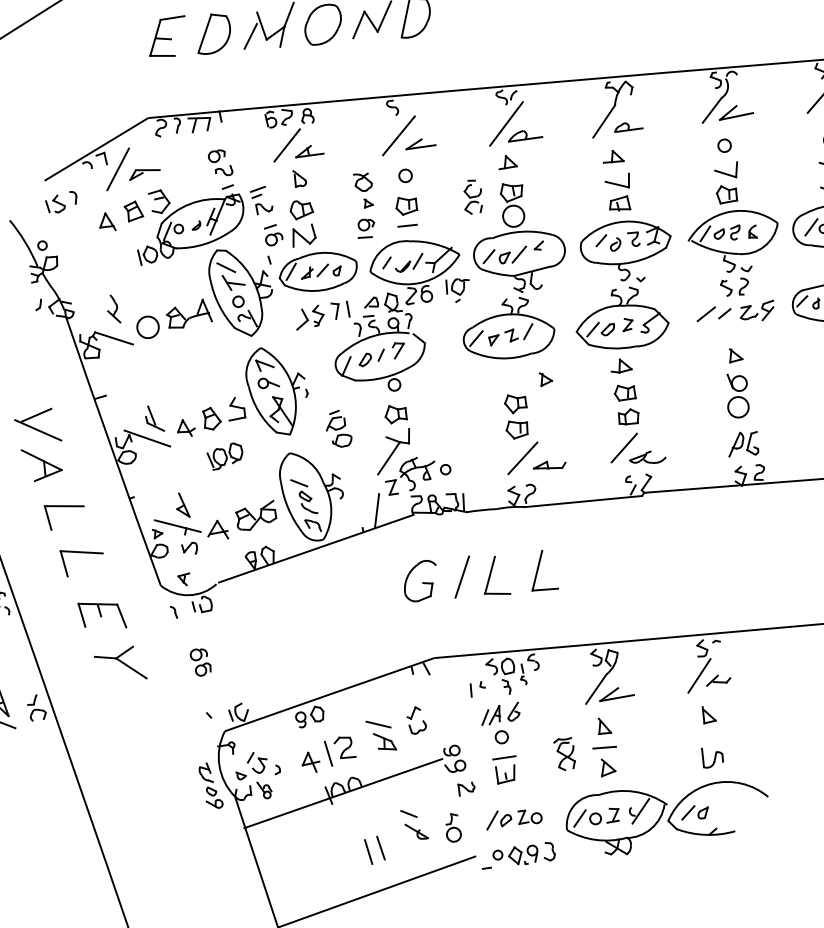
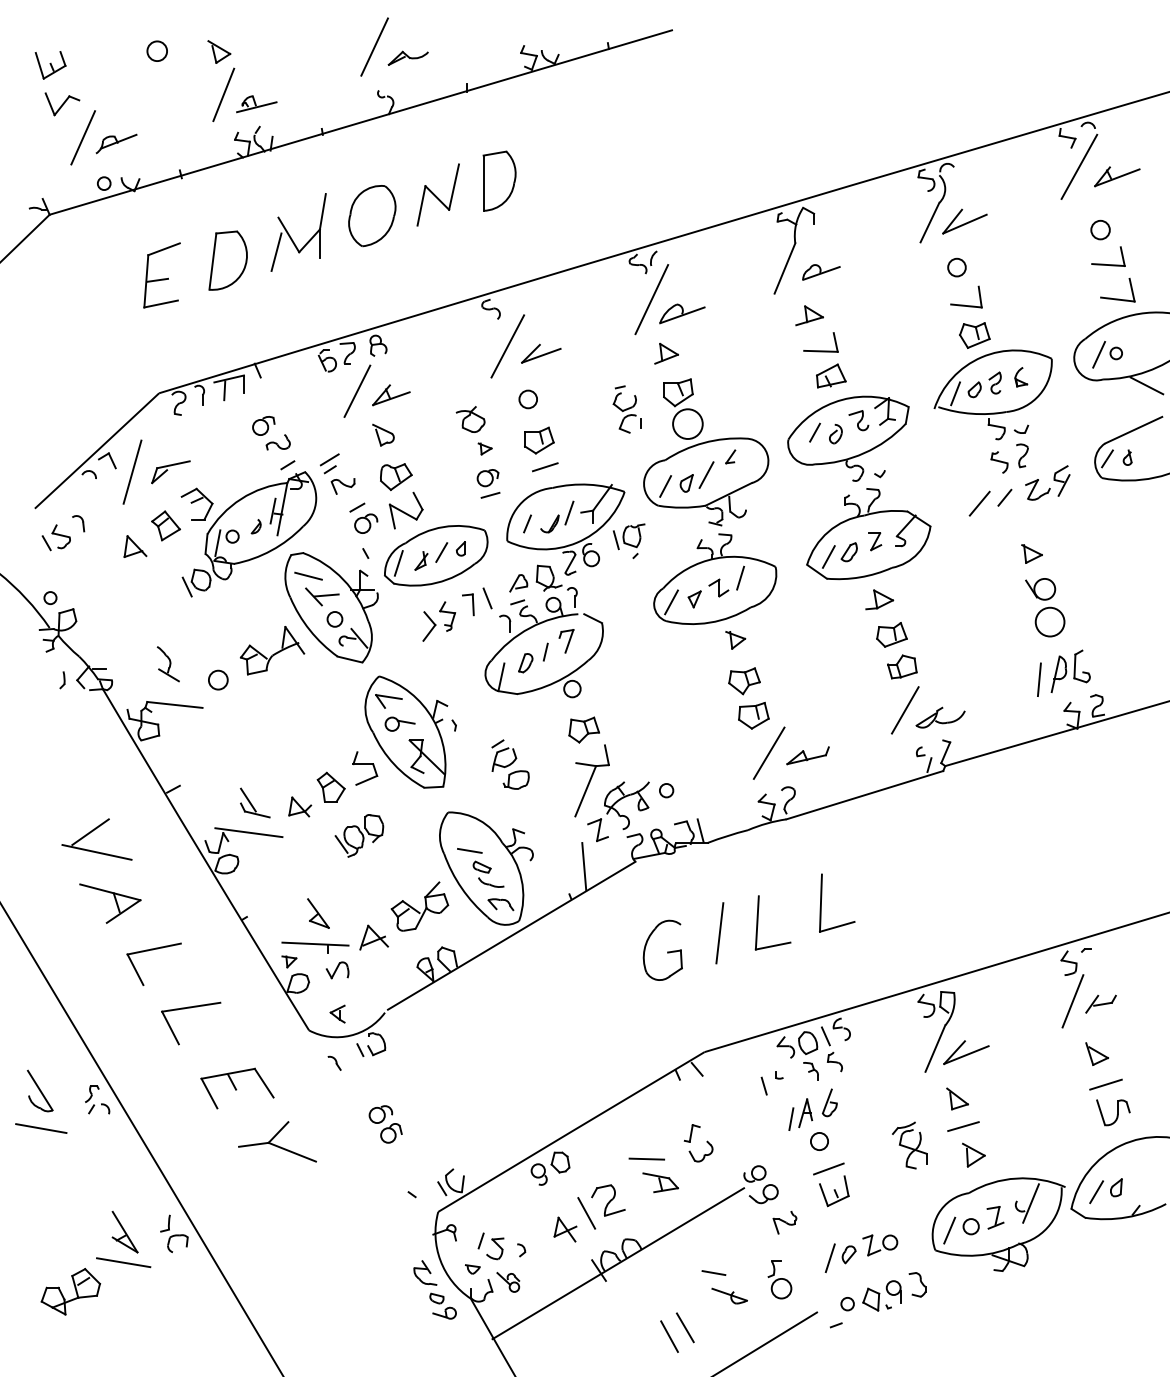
circle: (147, 326) -> (217, 679), size x0.62
part: (545, 380) -> (735, 640), moved
line: (721, 445) -> (1038, 679), added
part: (523, 674) -> (831, 1049), size x1.67
line: (710, 738) -> (1105, 1084), added

